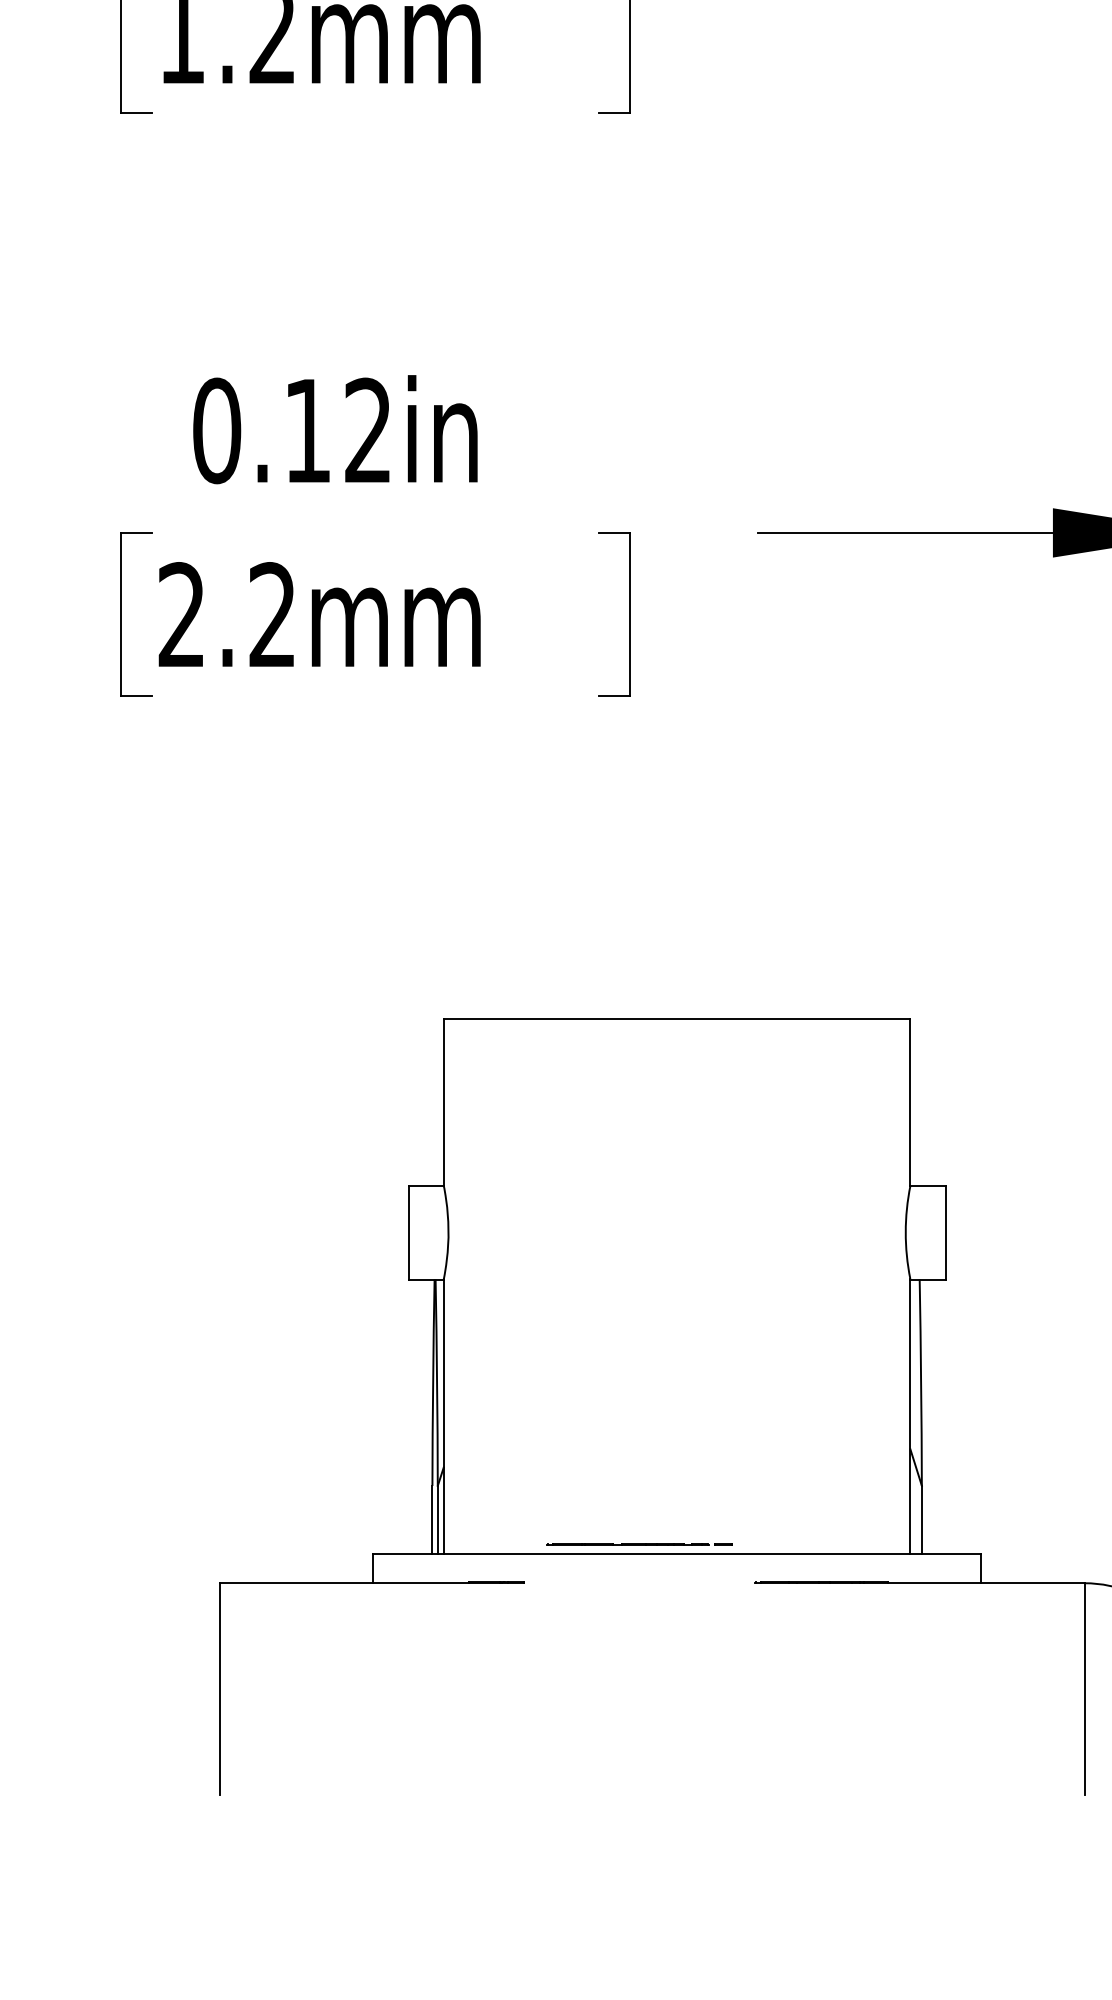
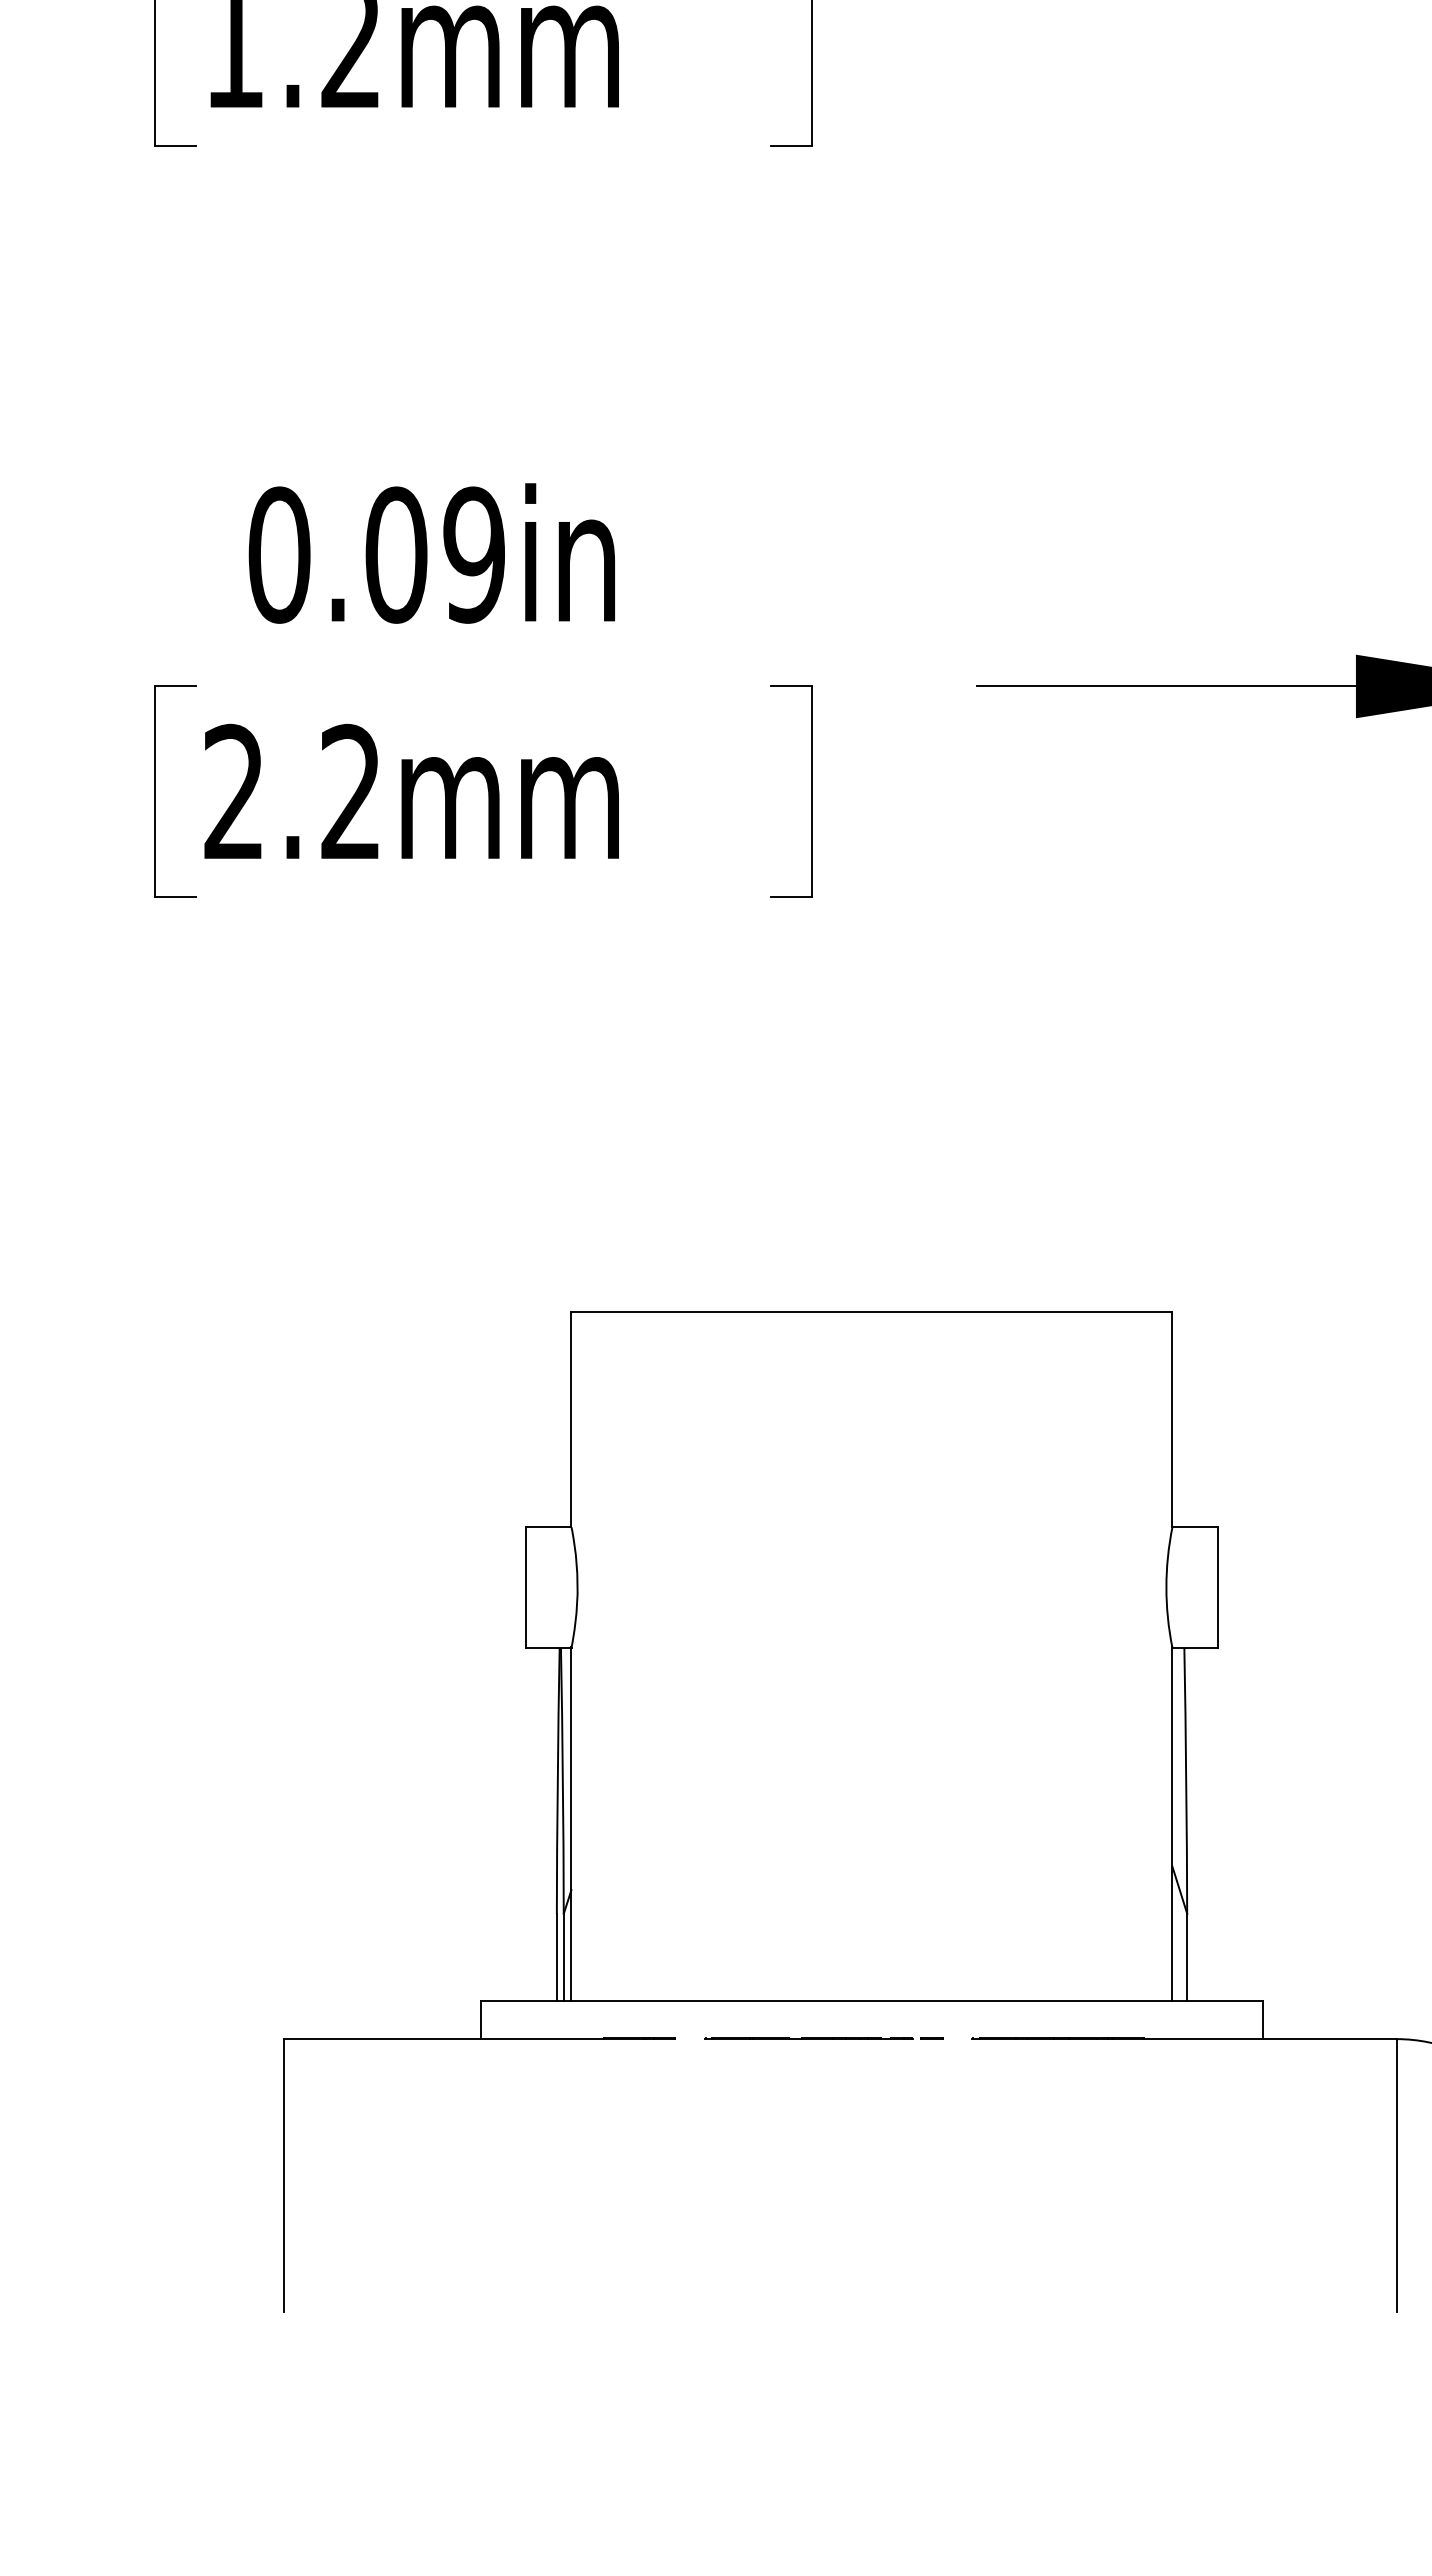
text: (337, 430) -> (434, 554), 0.12in -> 0.09in
line: (639, 1544) -> (823, 2038), moved

